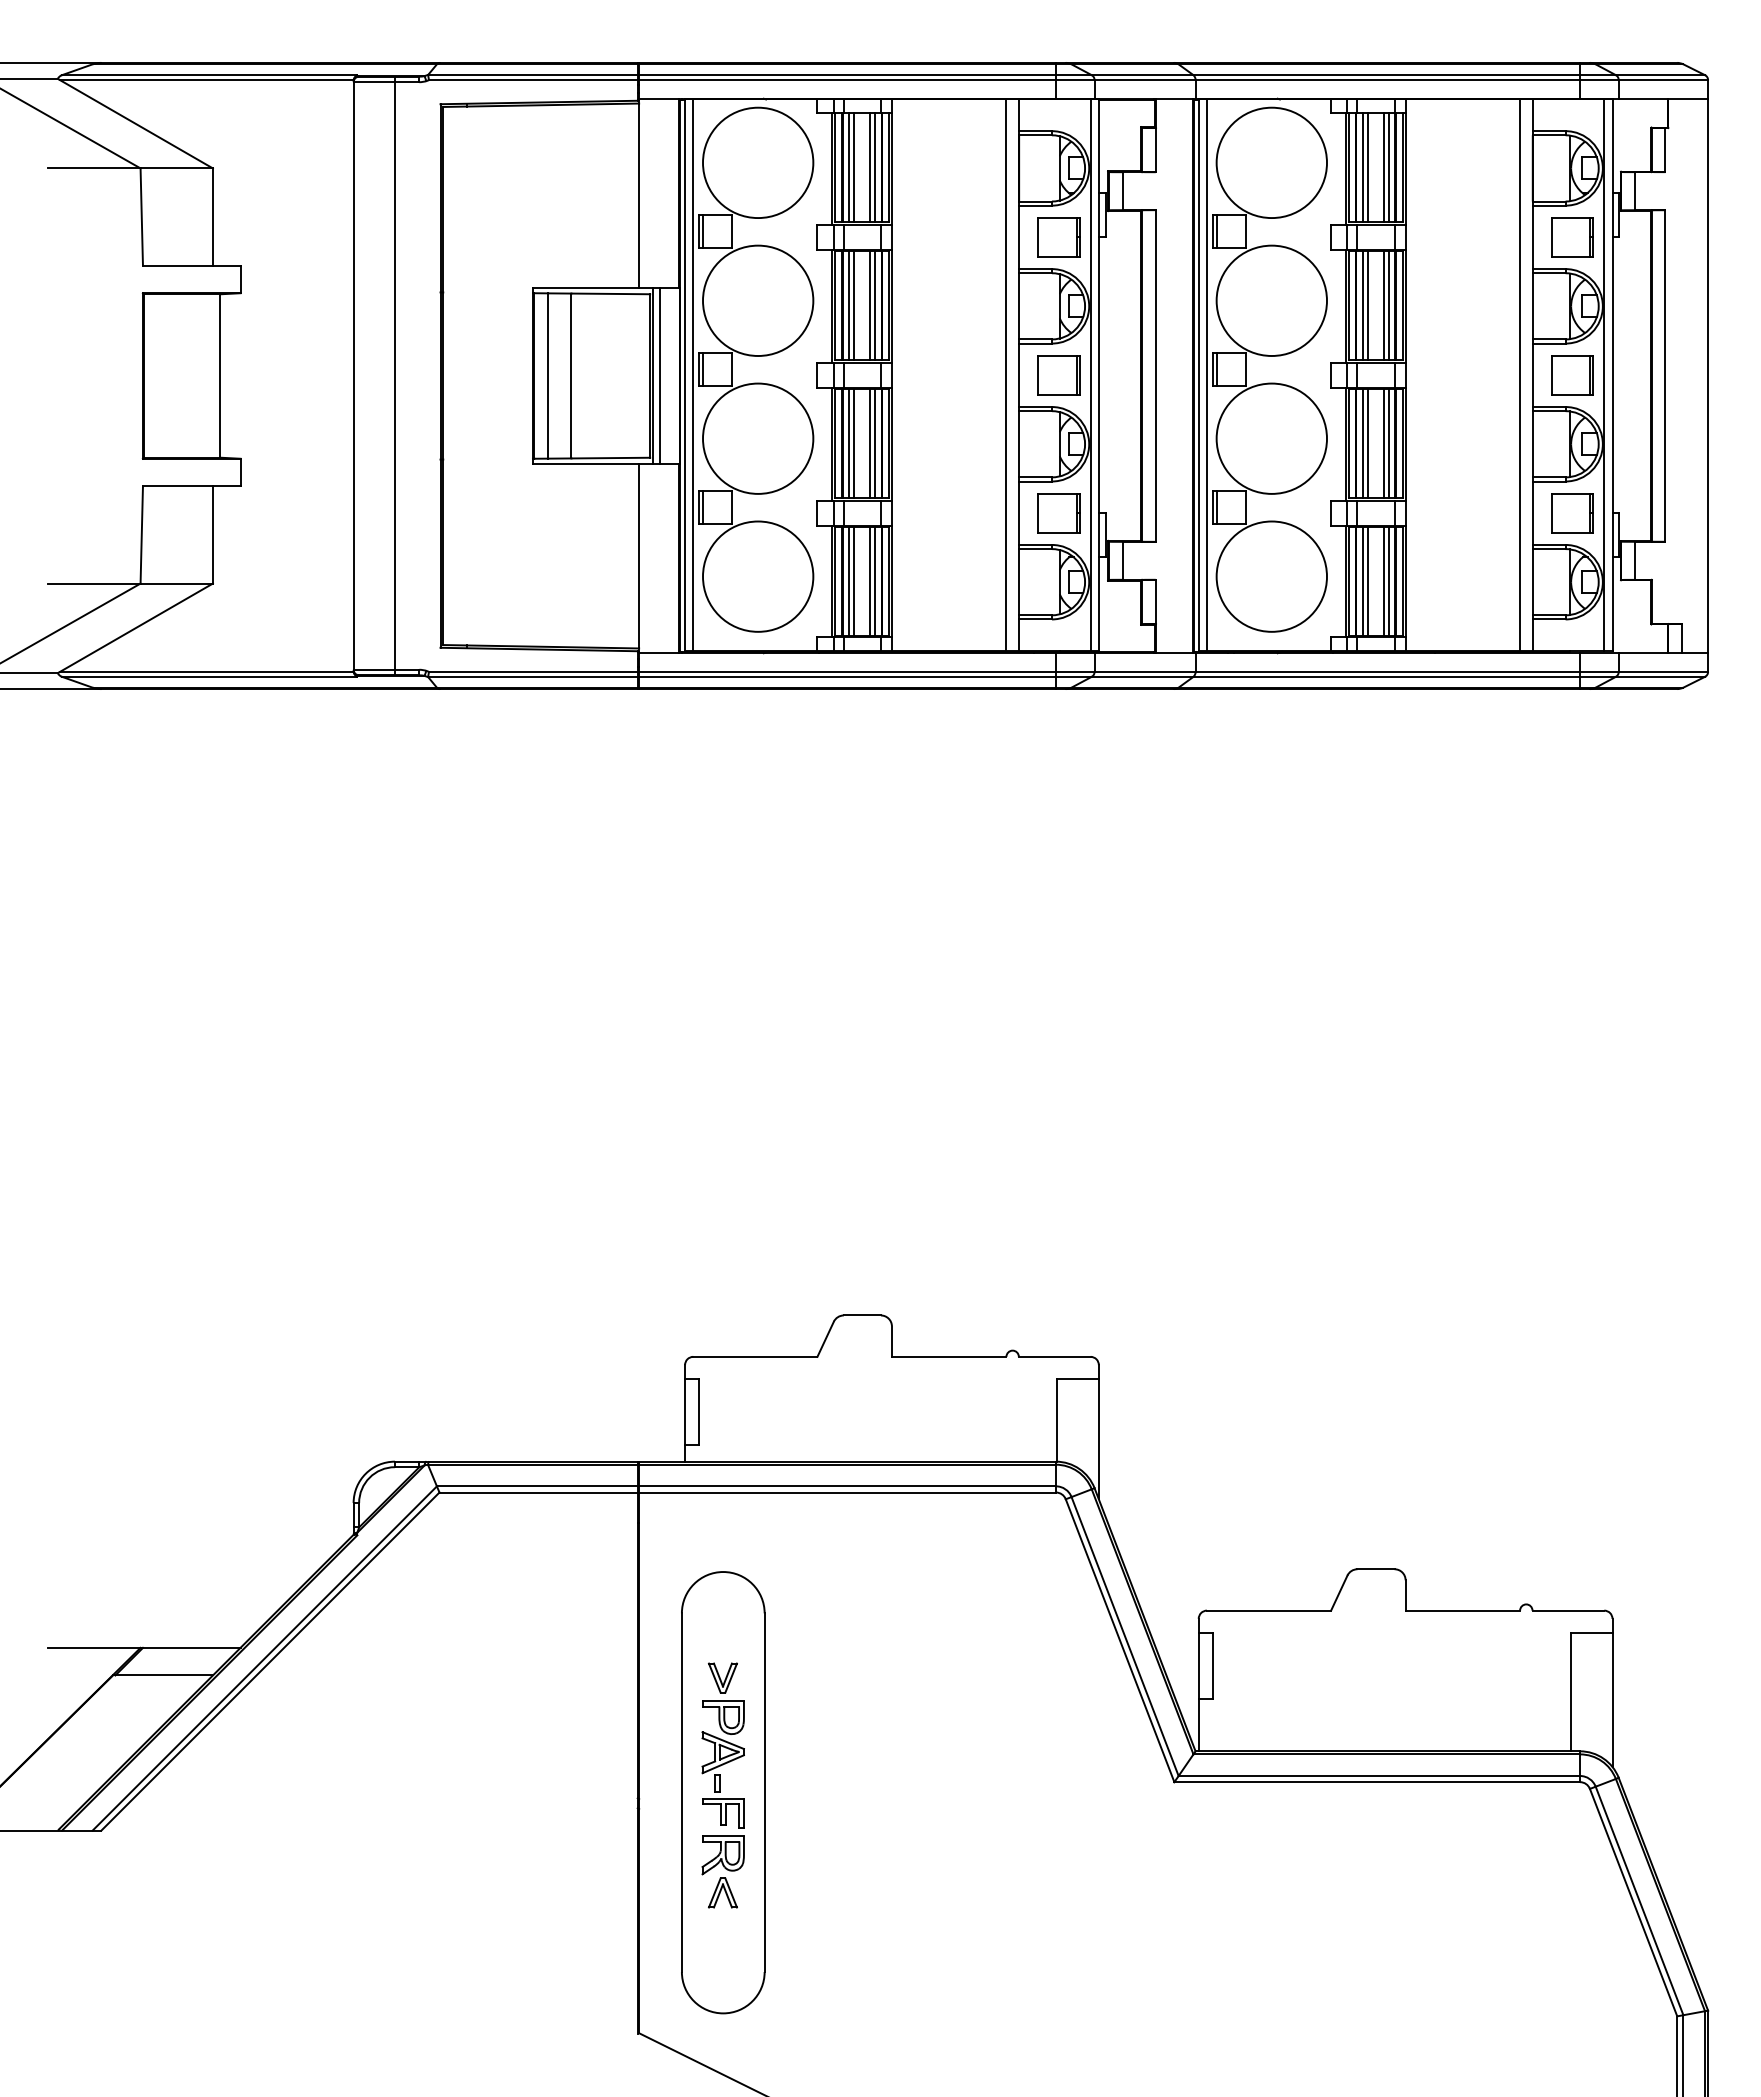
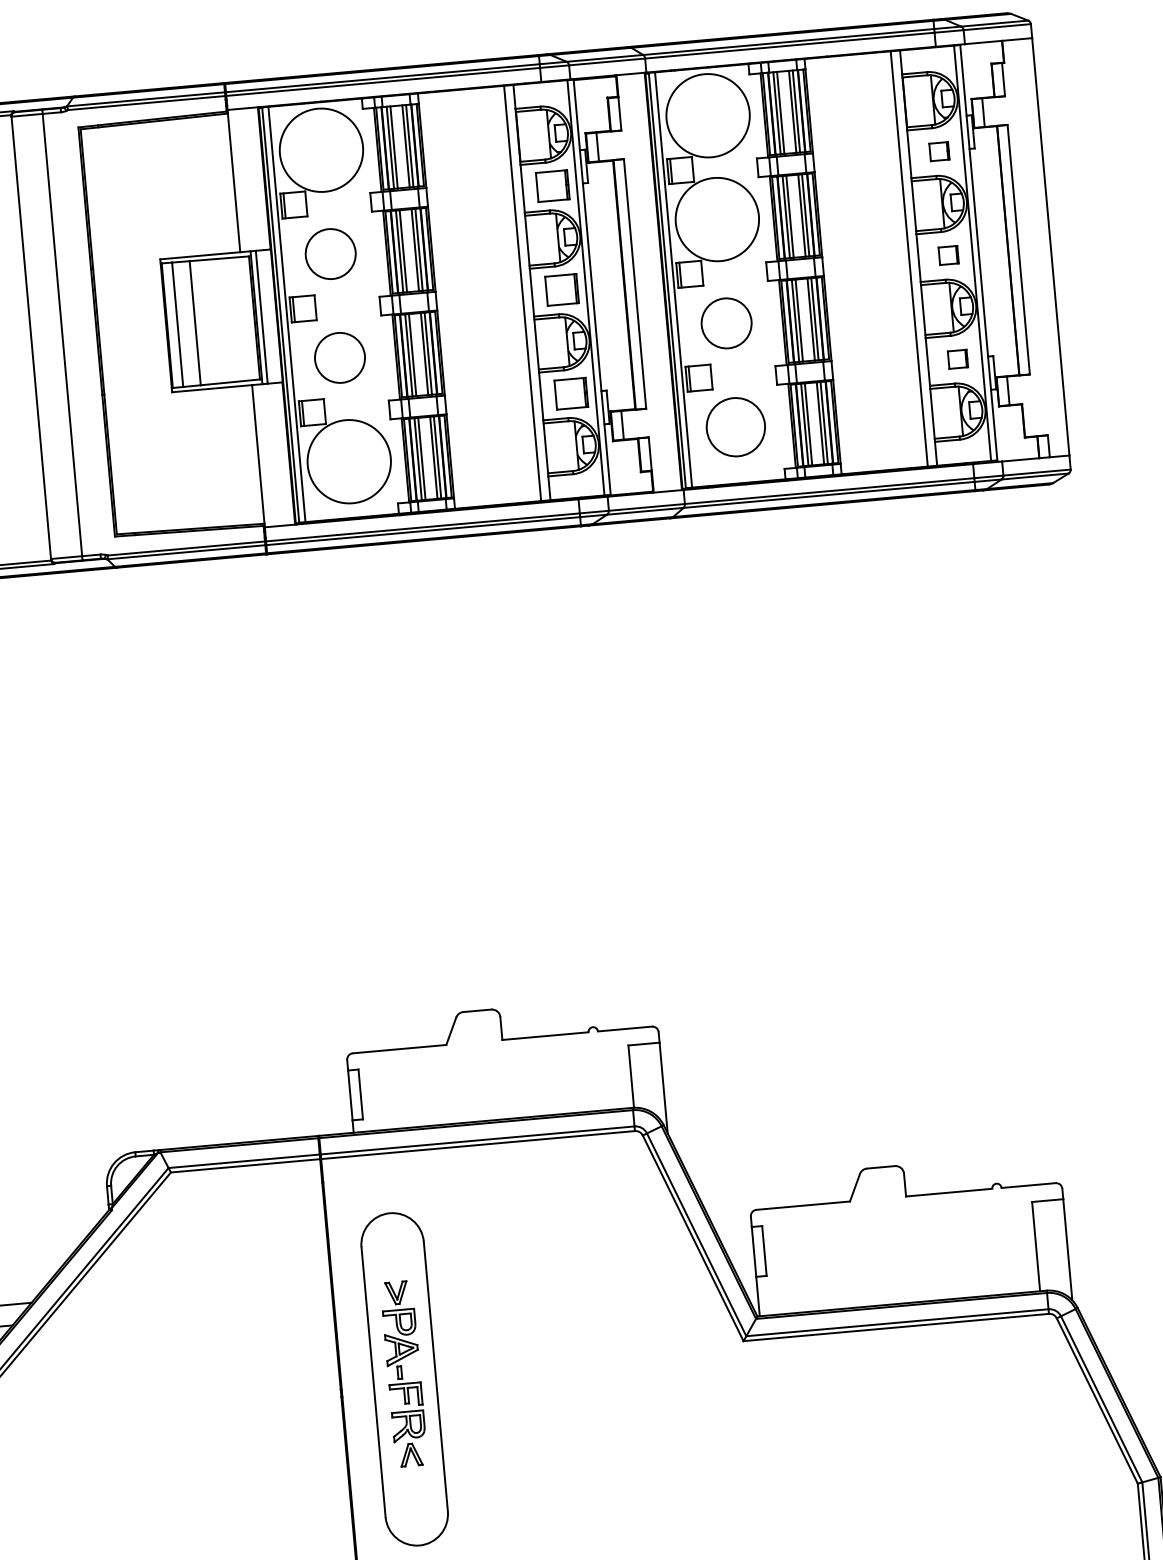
part: (1572, 237) -> (939, 151), size x0.6
circle: (758, 300) -> (330, 253), size x0.6
part: (1572, 375) -> (948, 255), size x0.6
circle: (758, 438) -> (340, 357), size x0.6
circle: (1271, 438) -> (726, 323), size x0.6
part: (1572, 513) -> (957, 359), size x0.6
circle: (1271, 576) -> (735, 427), size x0.7

